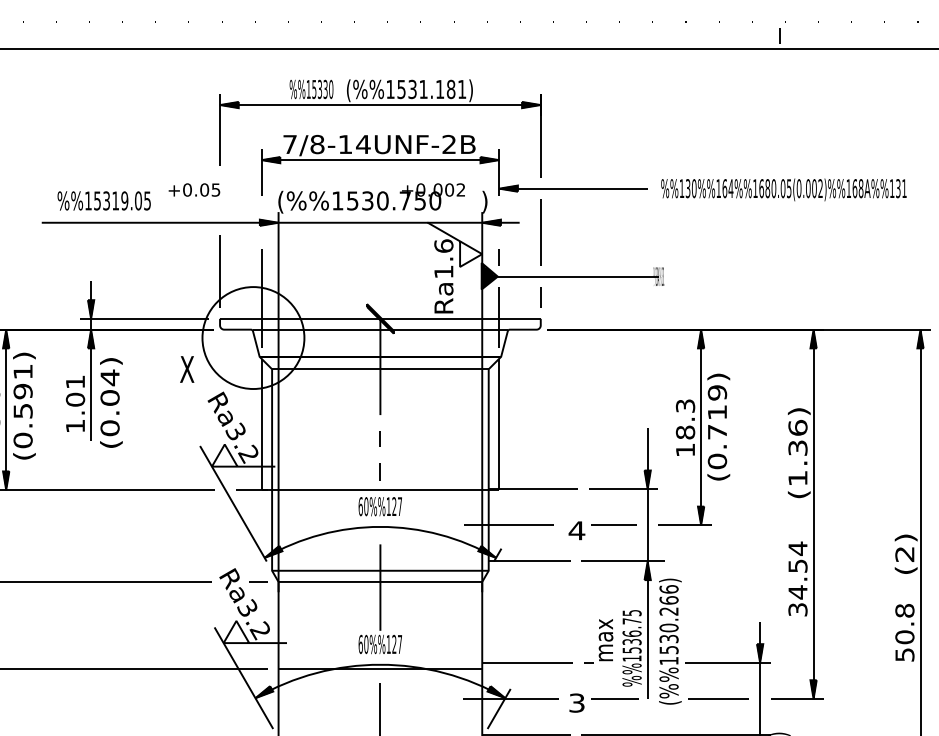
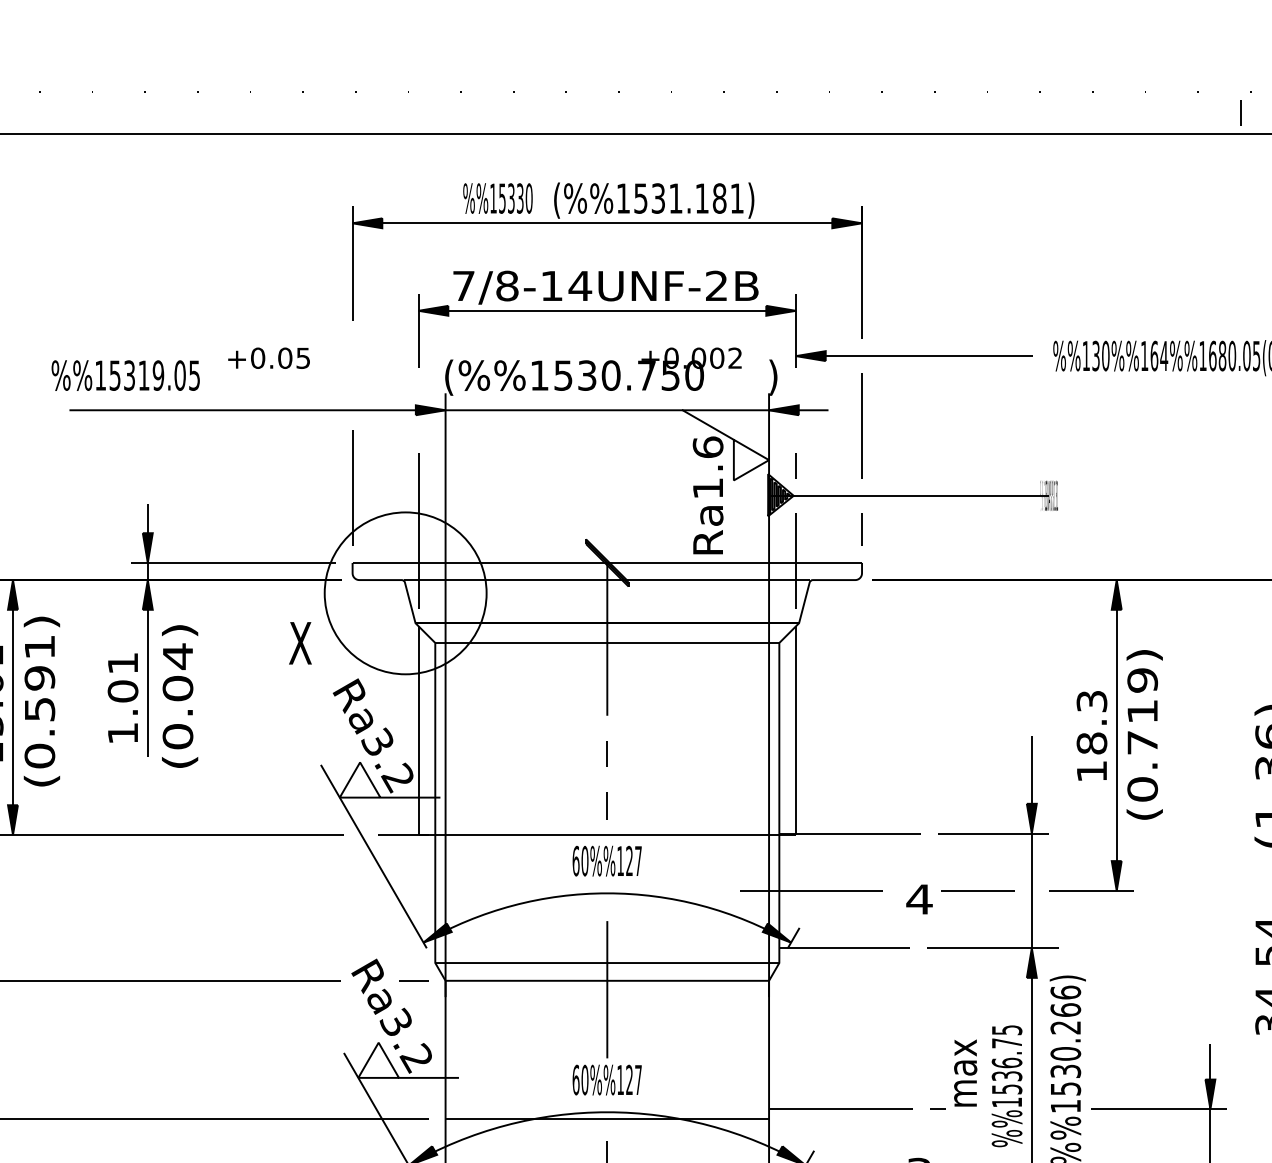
part: (138, 196) -> (180, 368), moved

